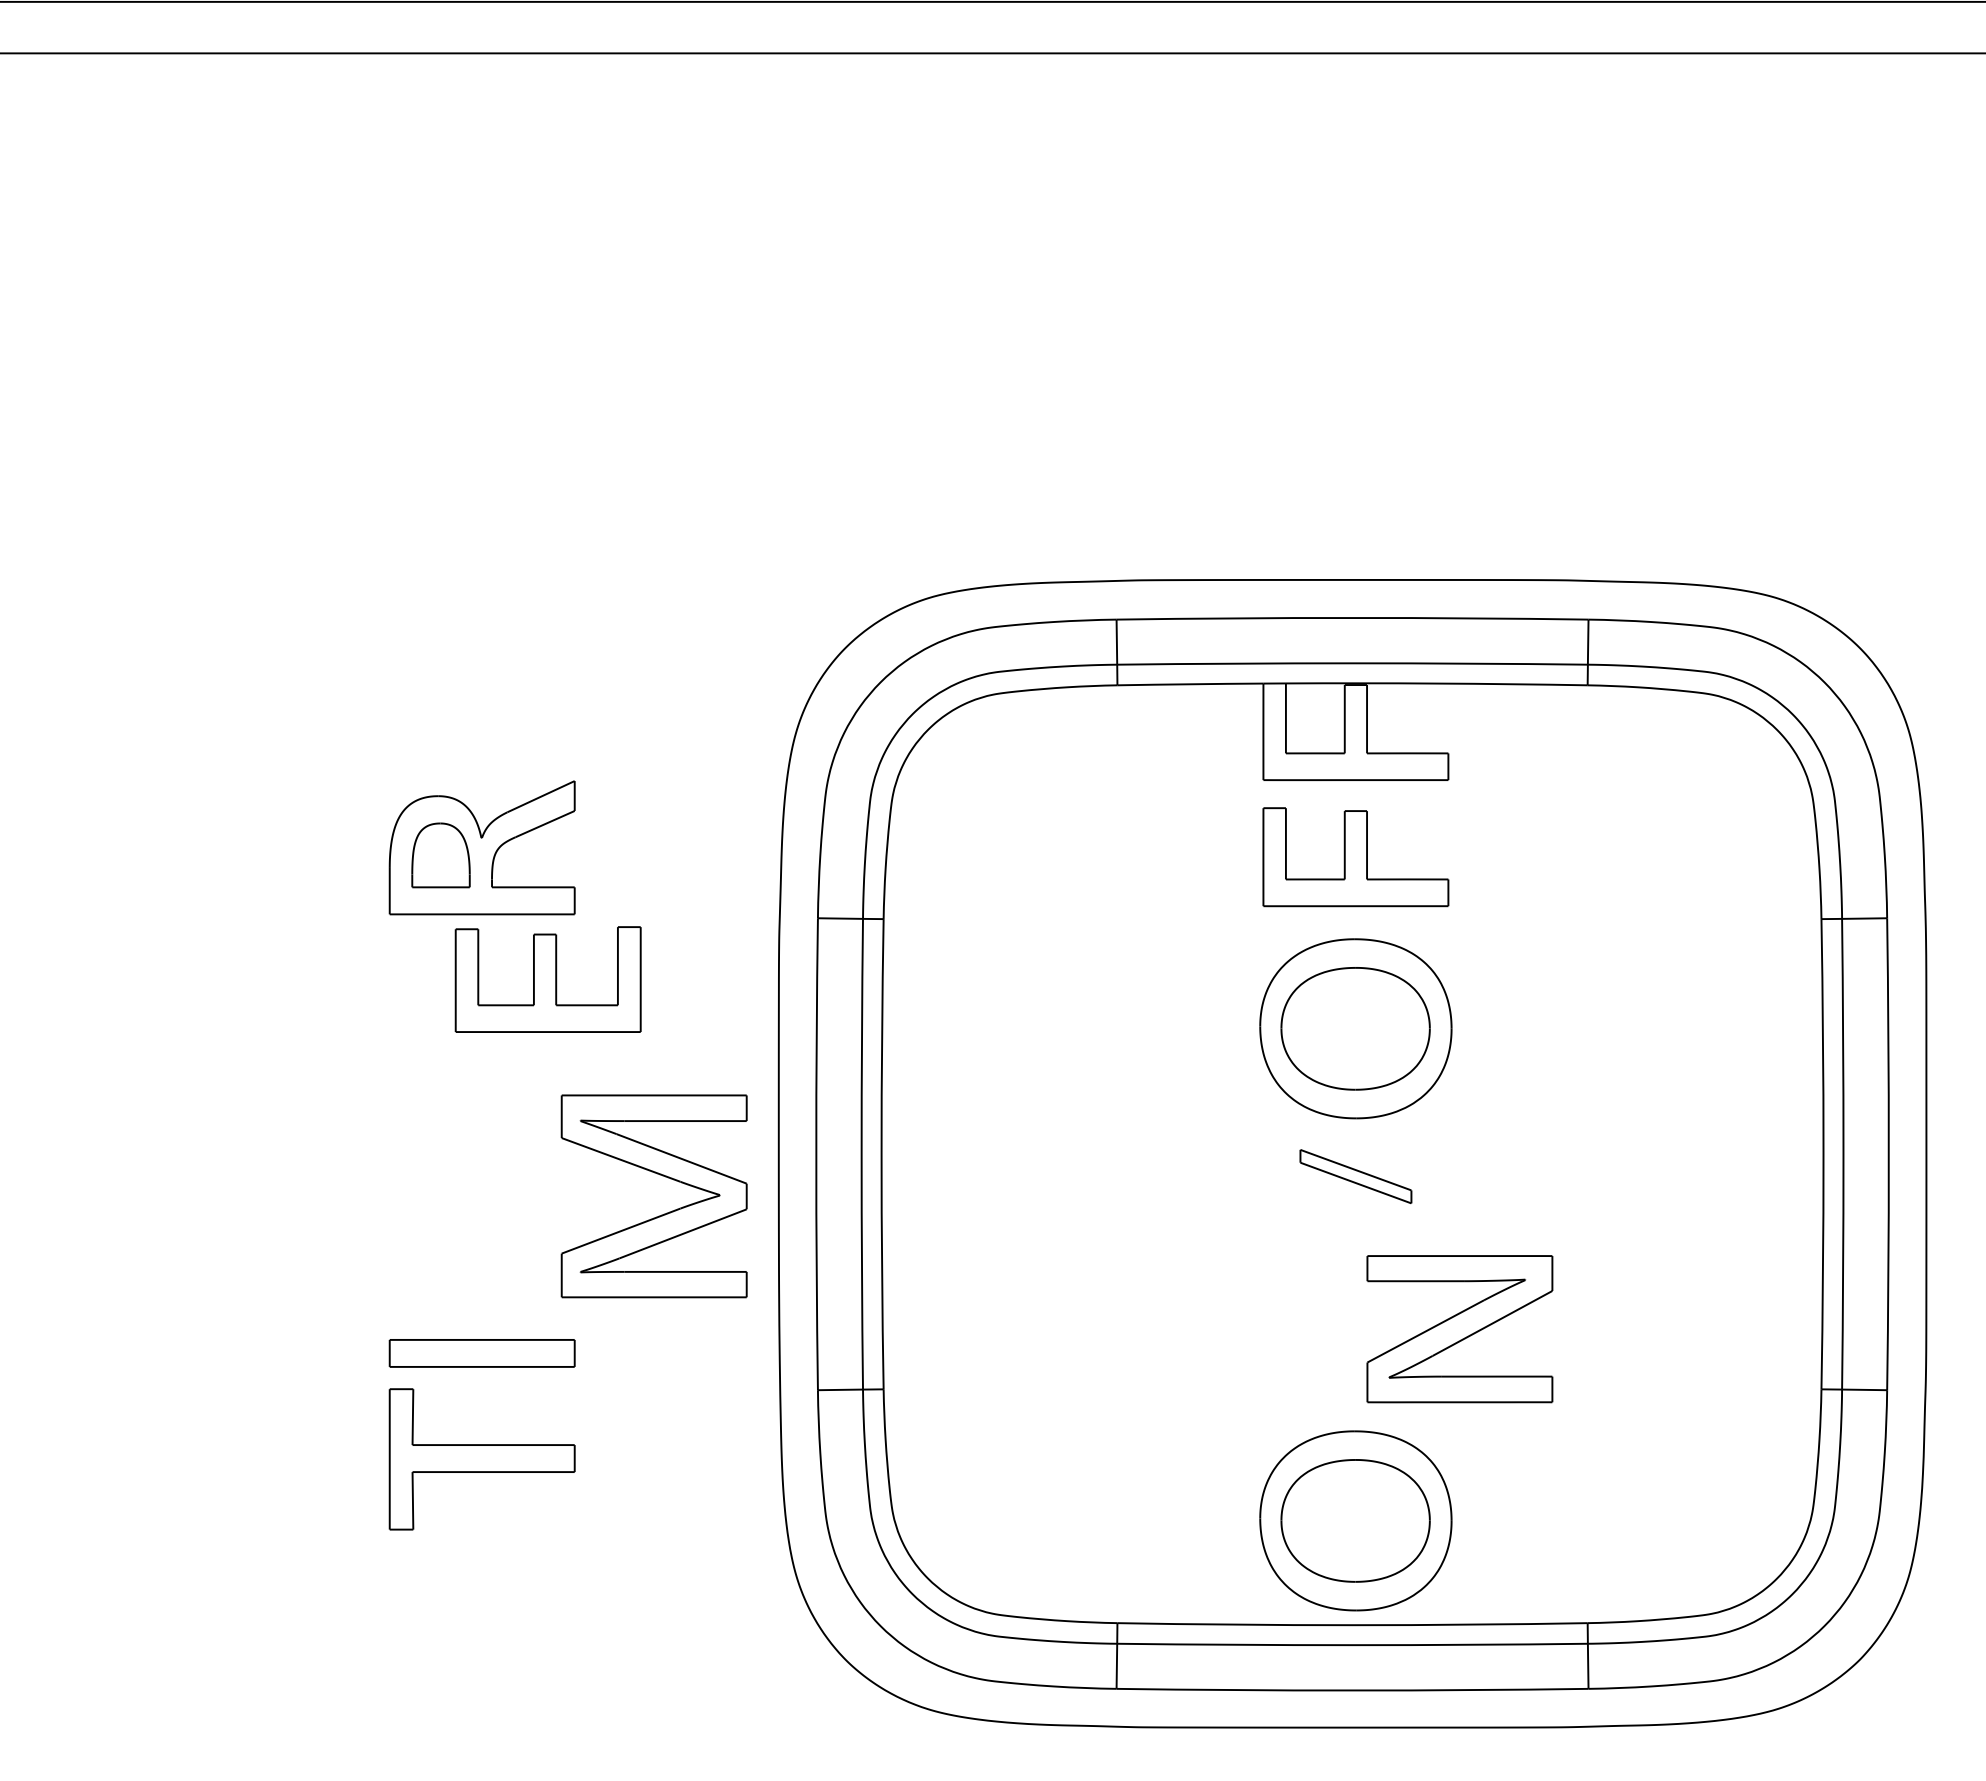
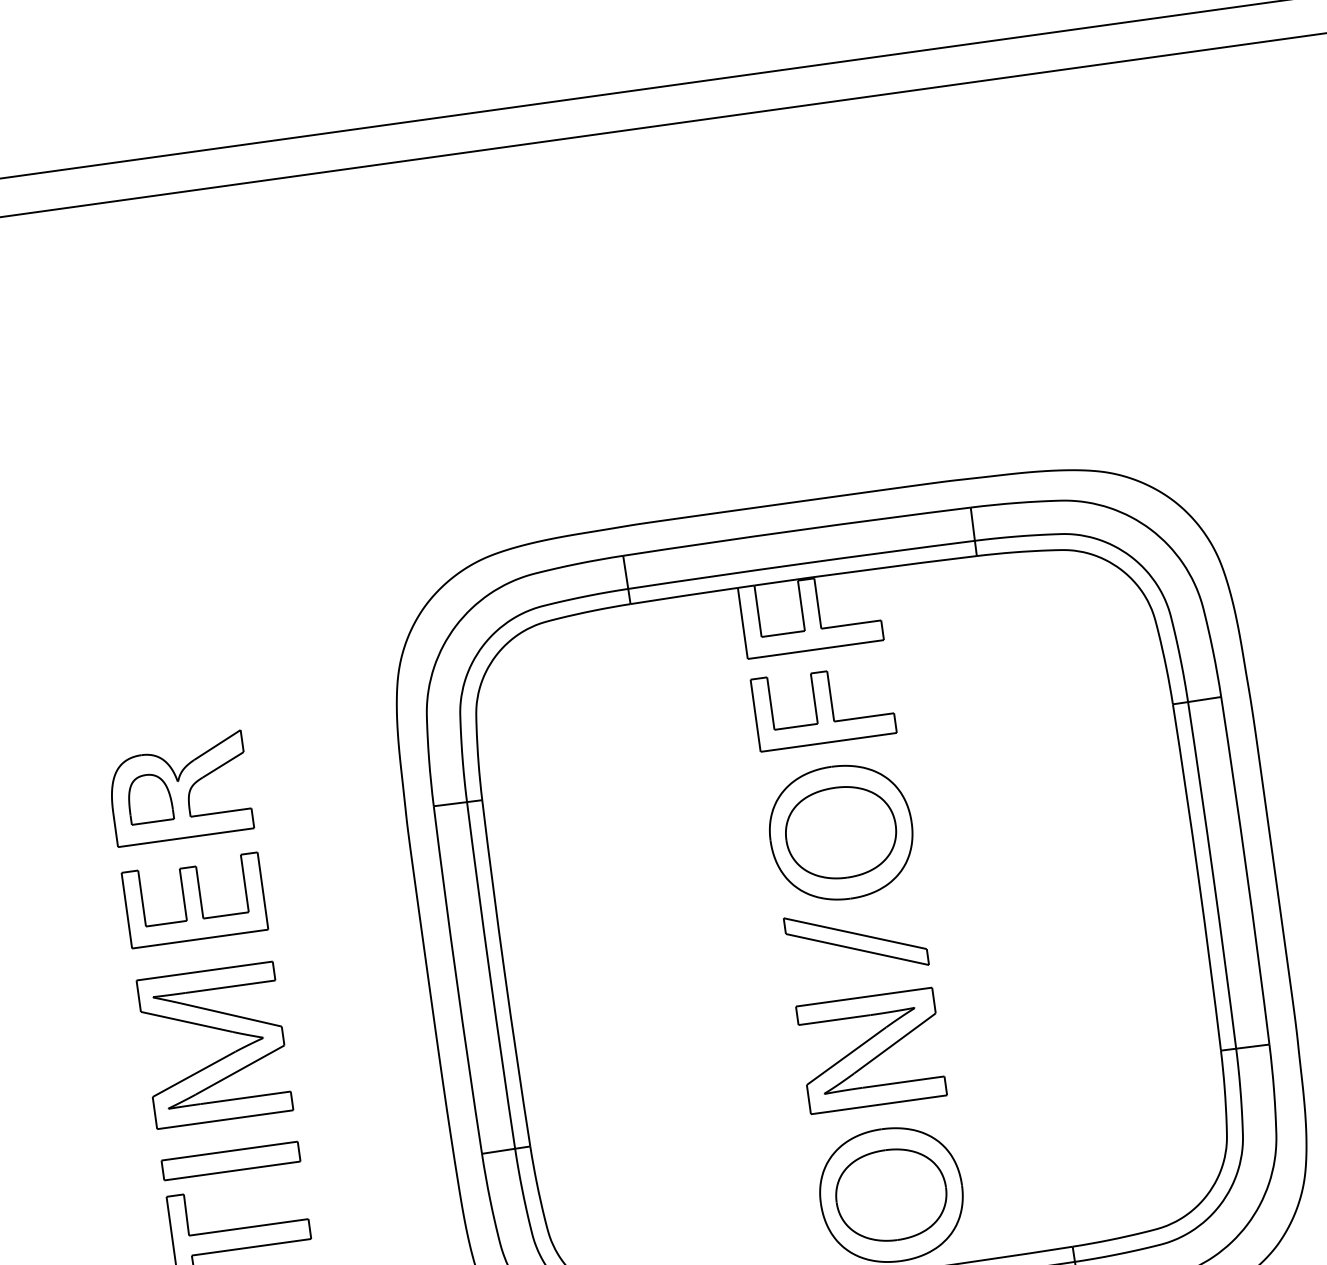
part: (547, 979) -> (194, 900), moved
part: (1355, 1176) -> (856, 941), size x1.67
part: (658, 1215) -> (220, 1059), moved
part: (1459, 1329) -> (871, 1051), moved

